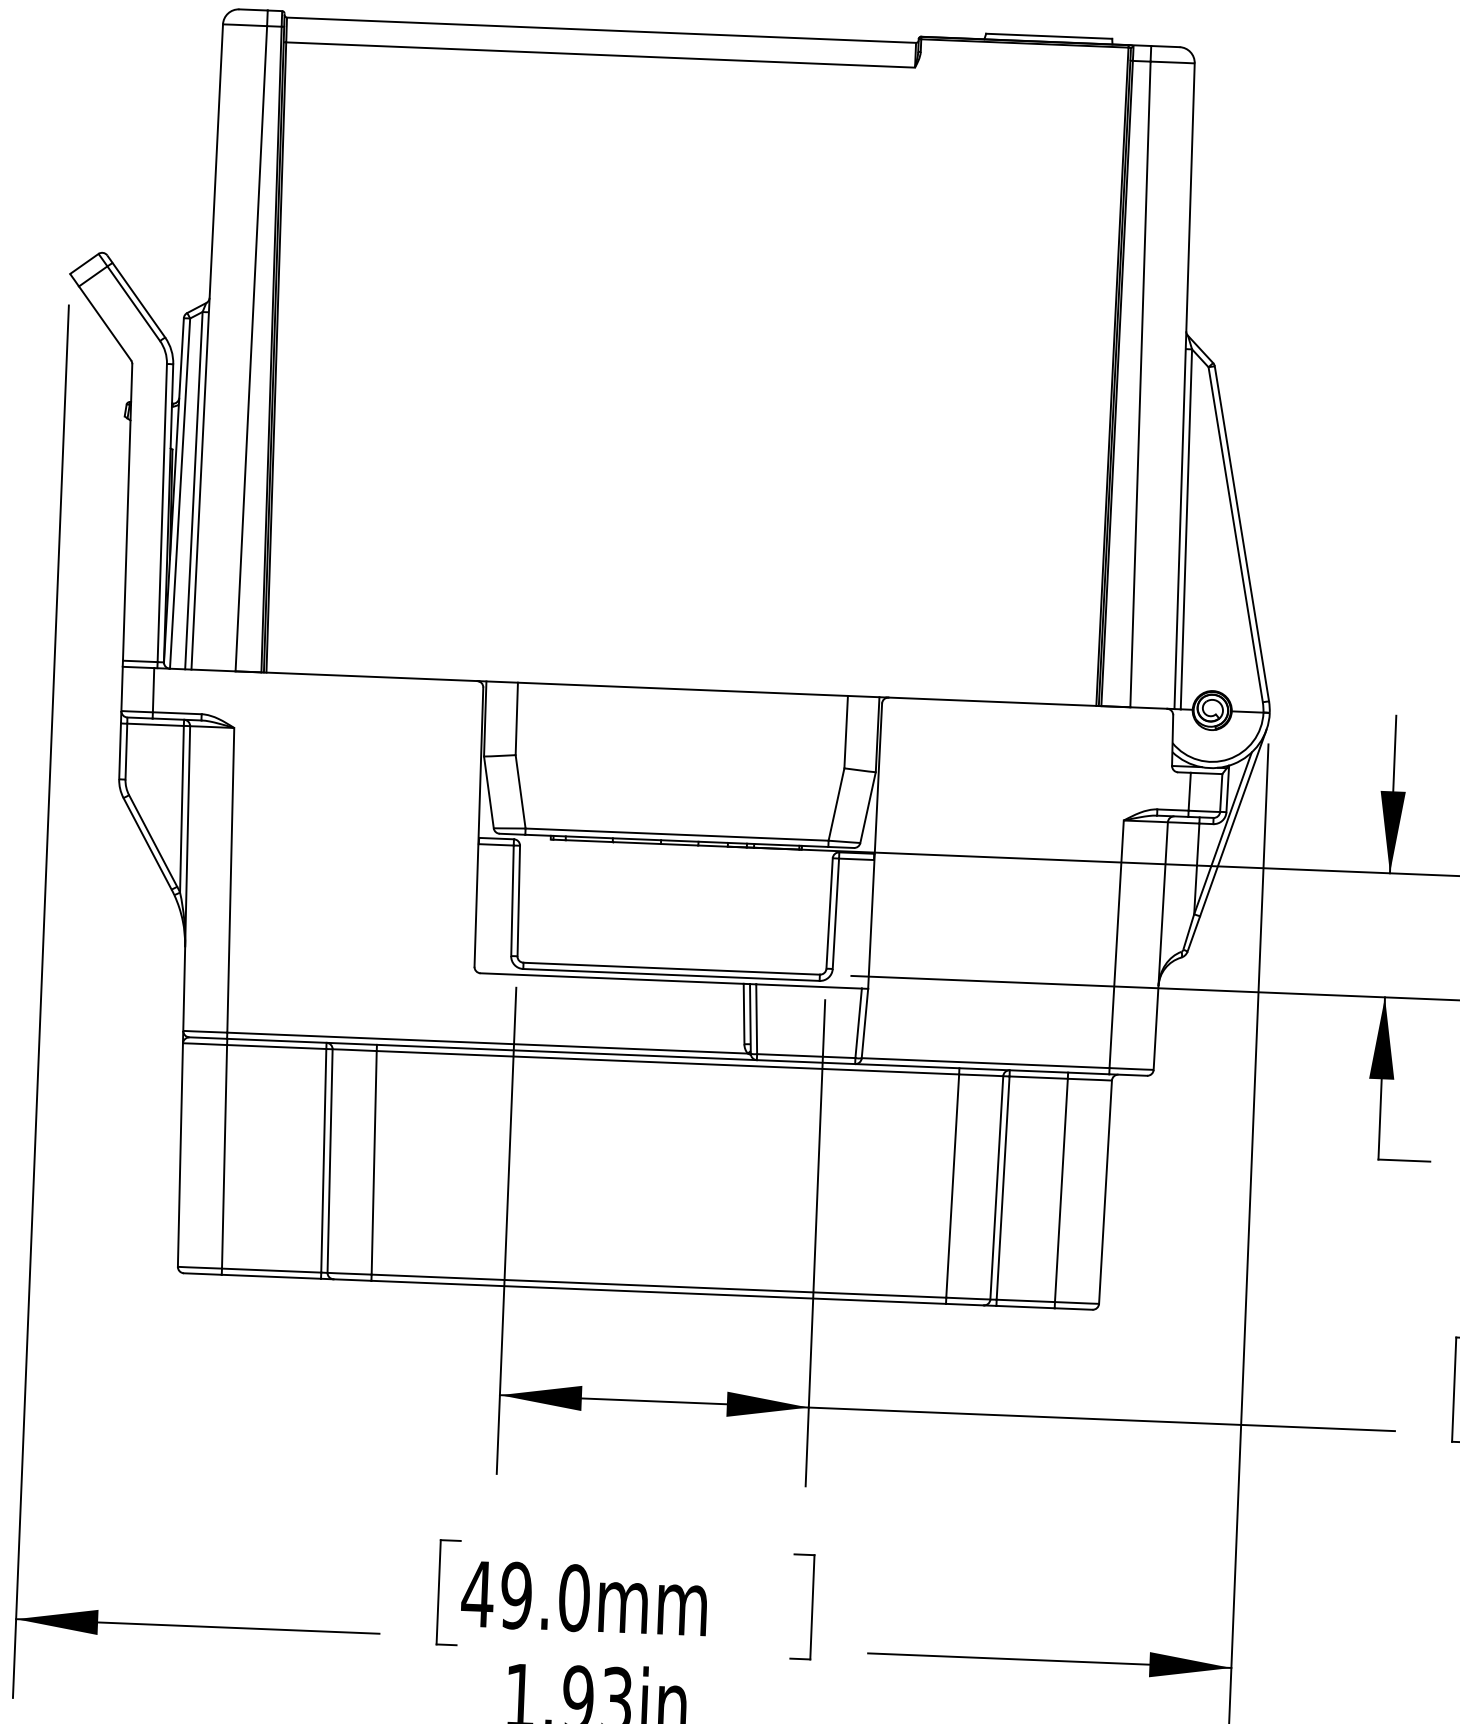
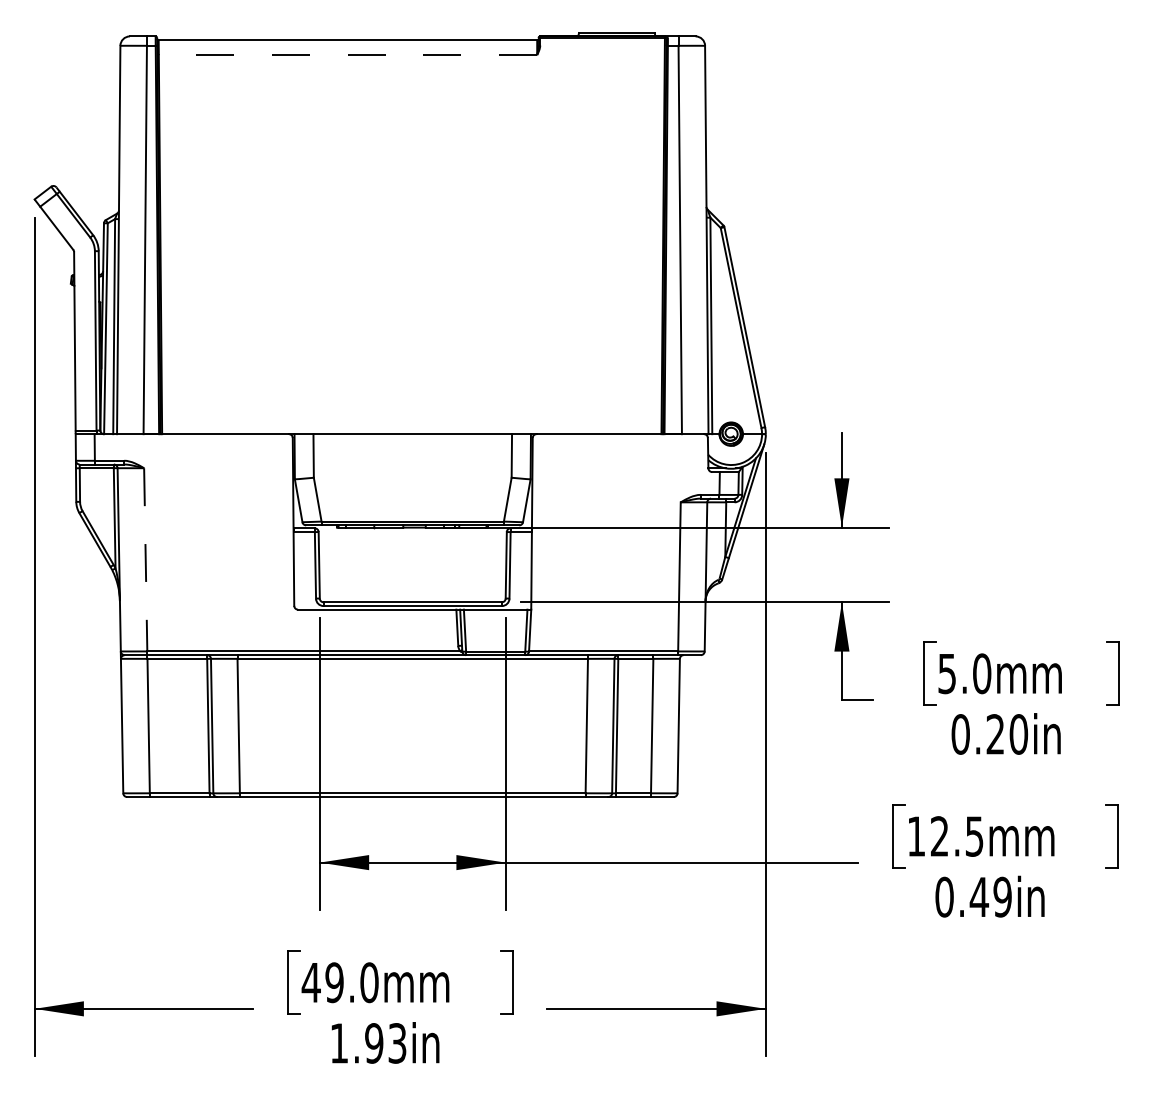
line: (599, 55) -> (347, 55), solid -> dashed
line: (230, 879) -> (145, 559), solid -> dashed

